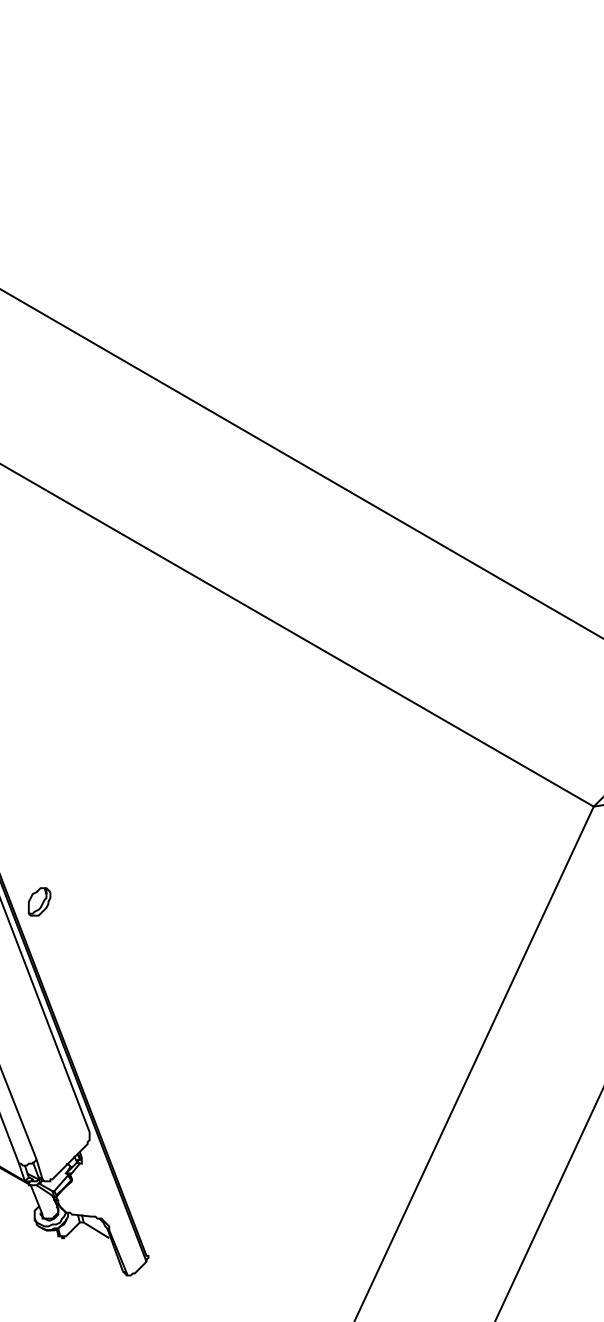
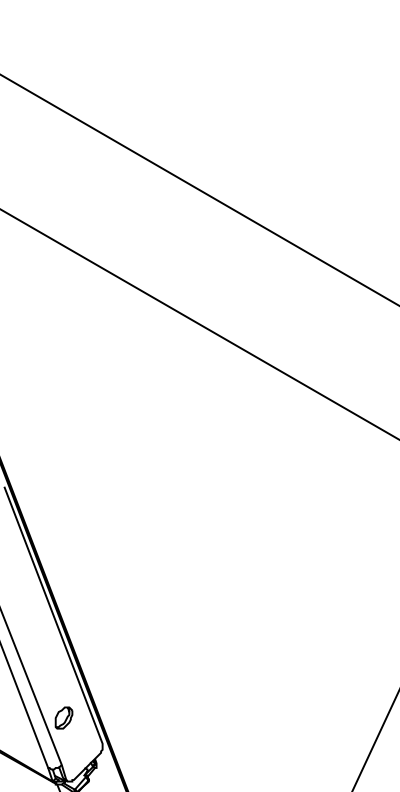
part: (39, 901) -> (63, 717), moved

